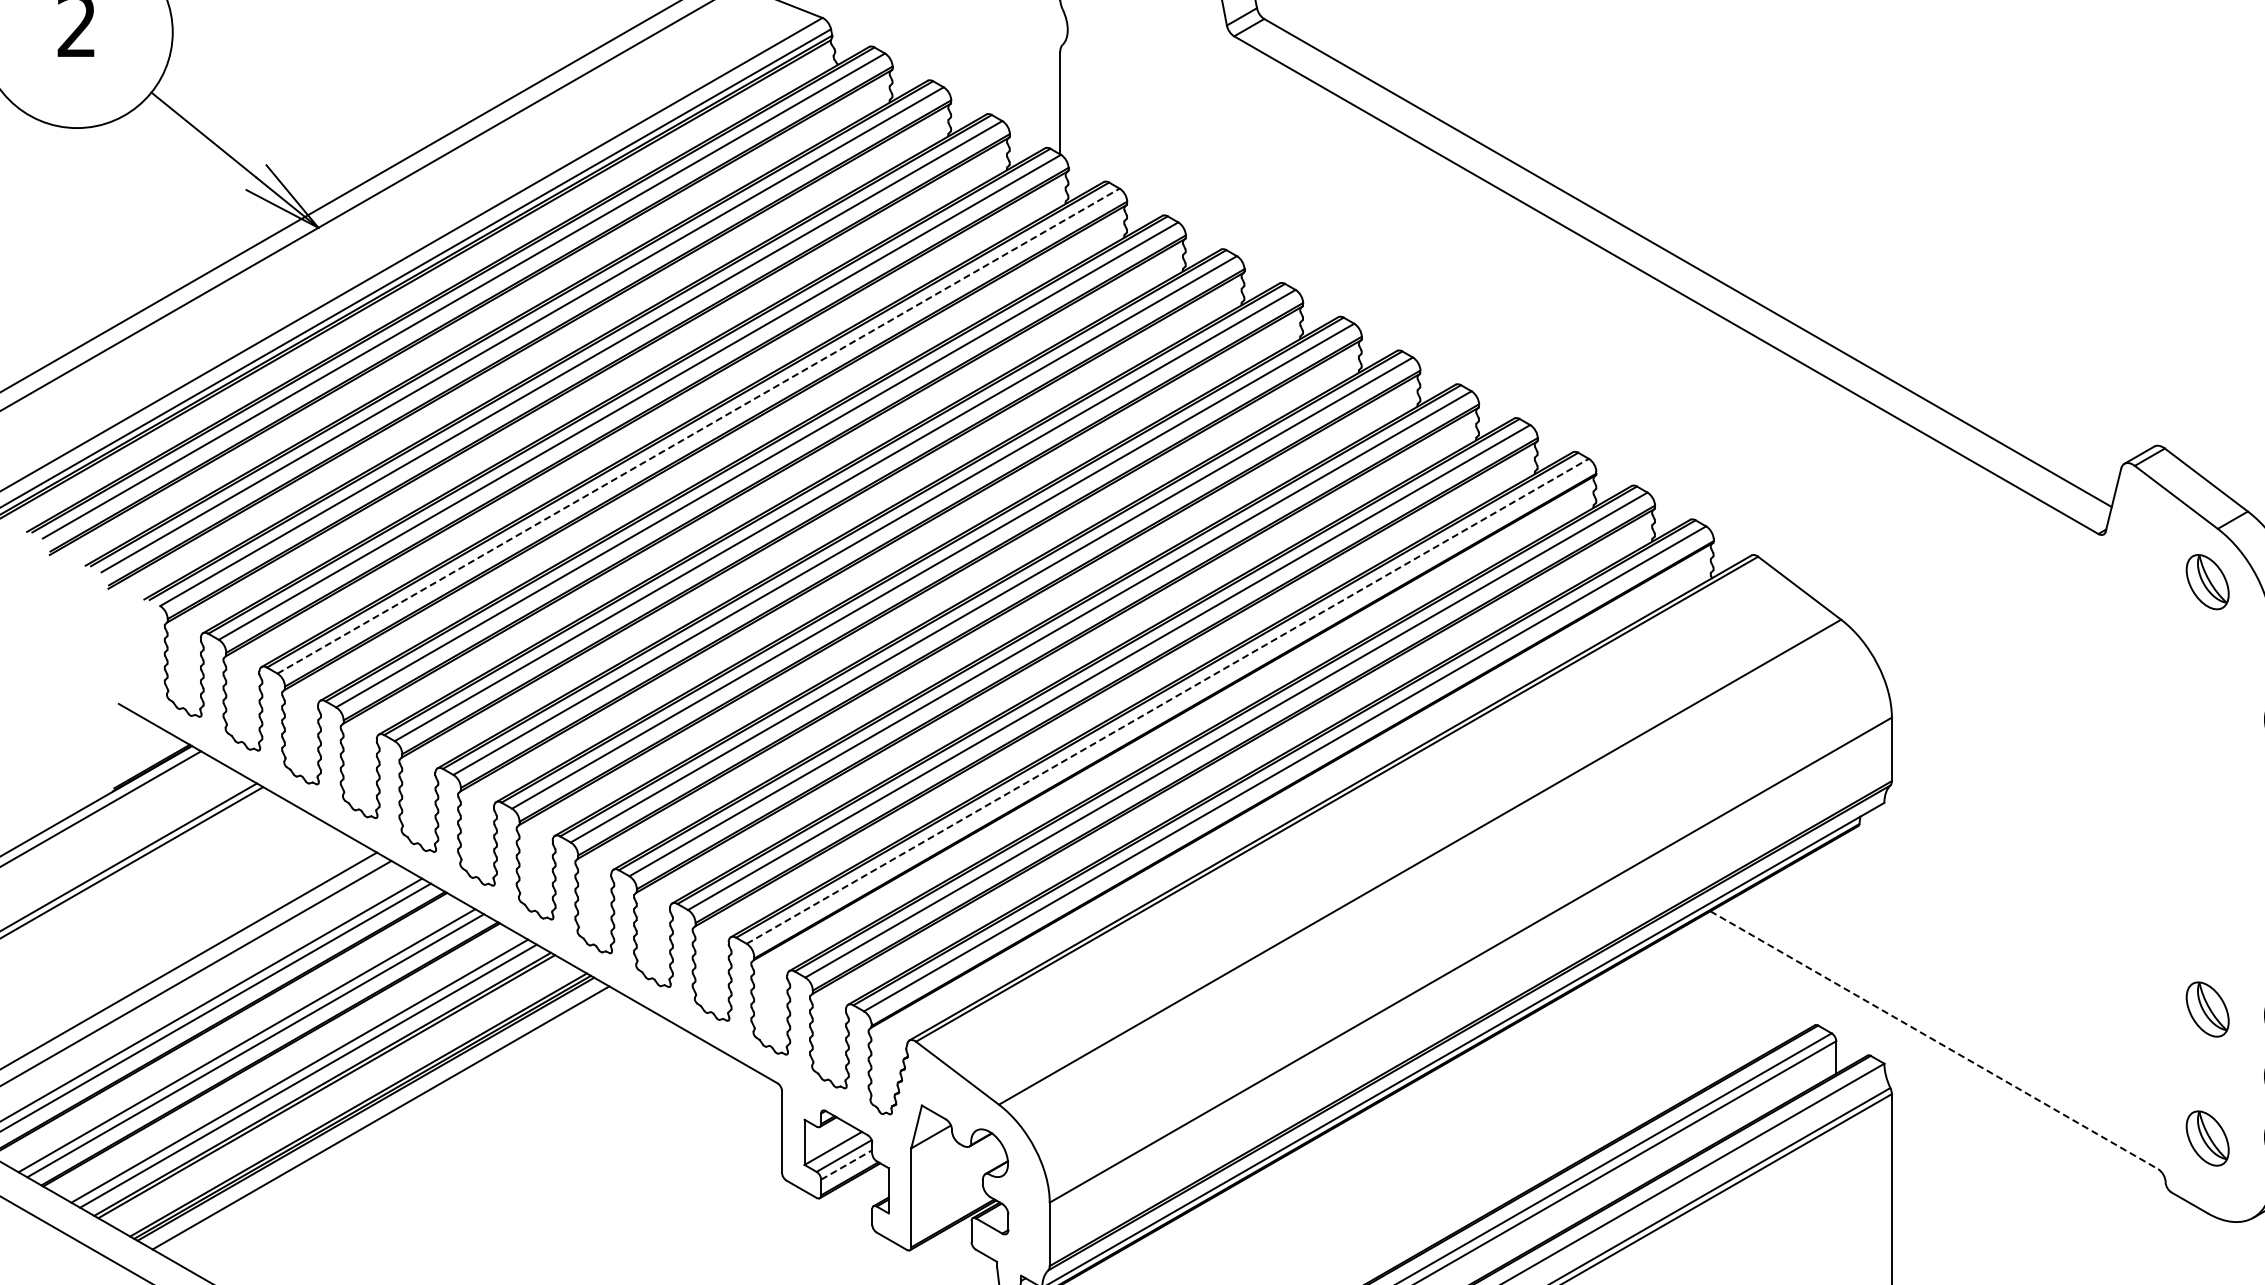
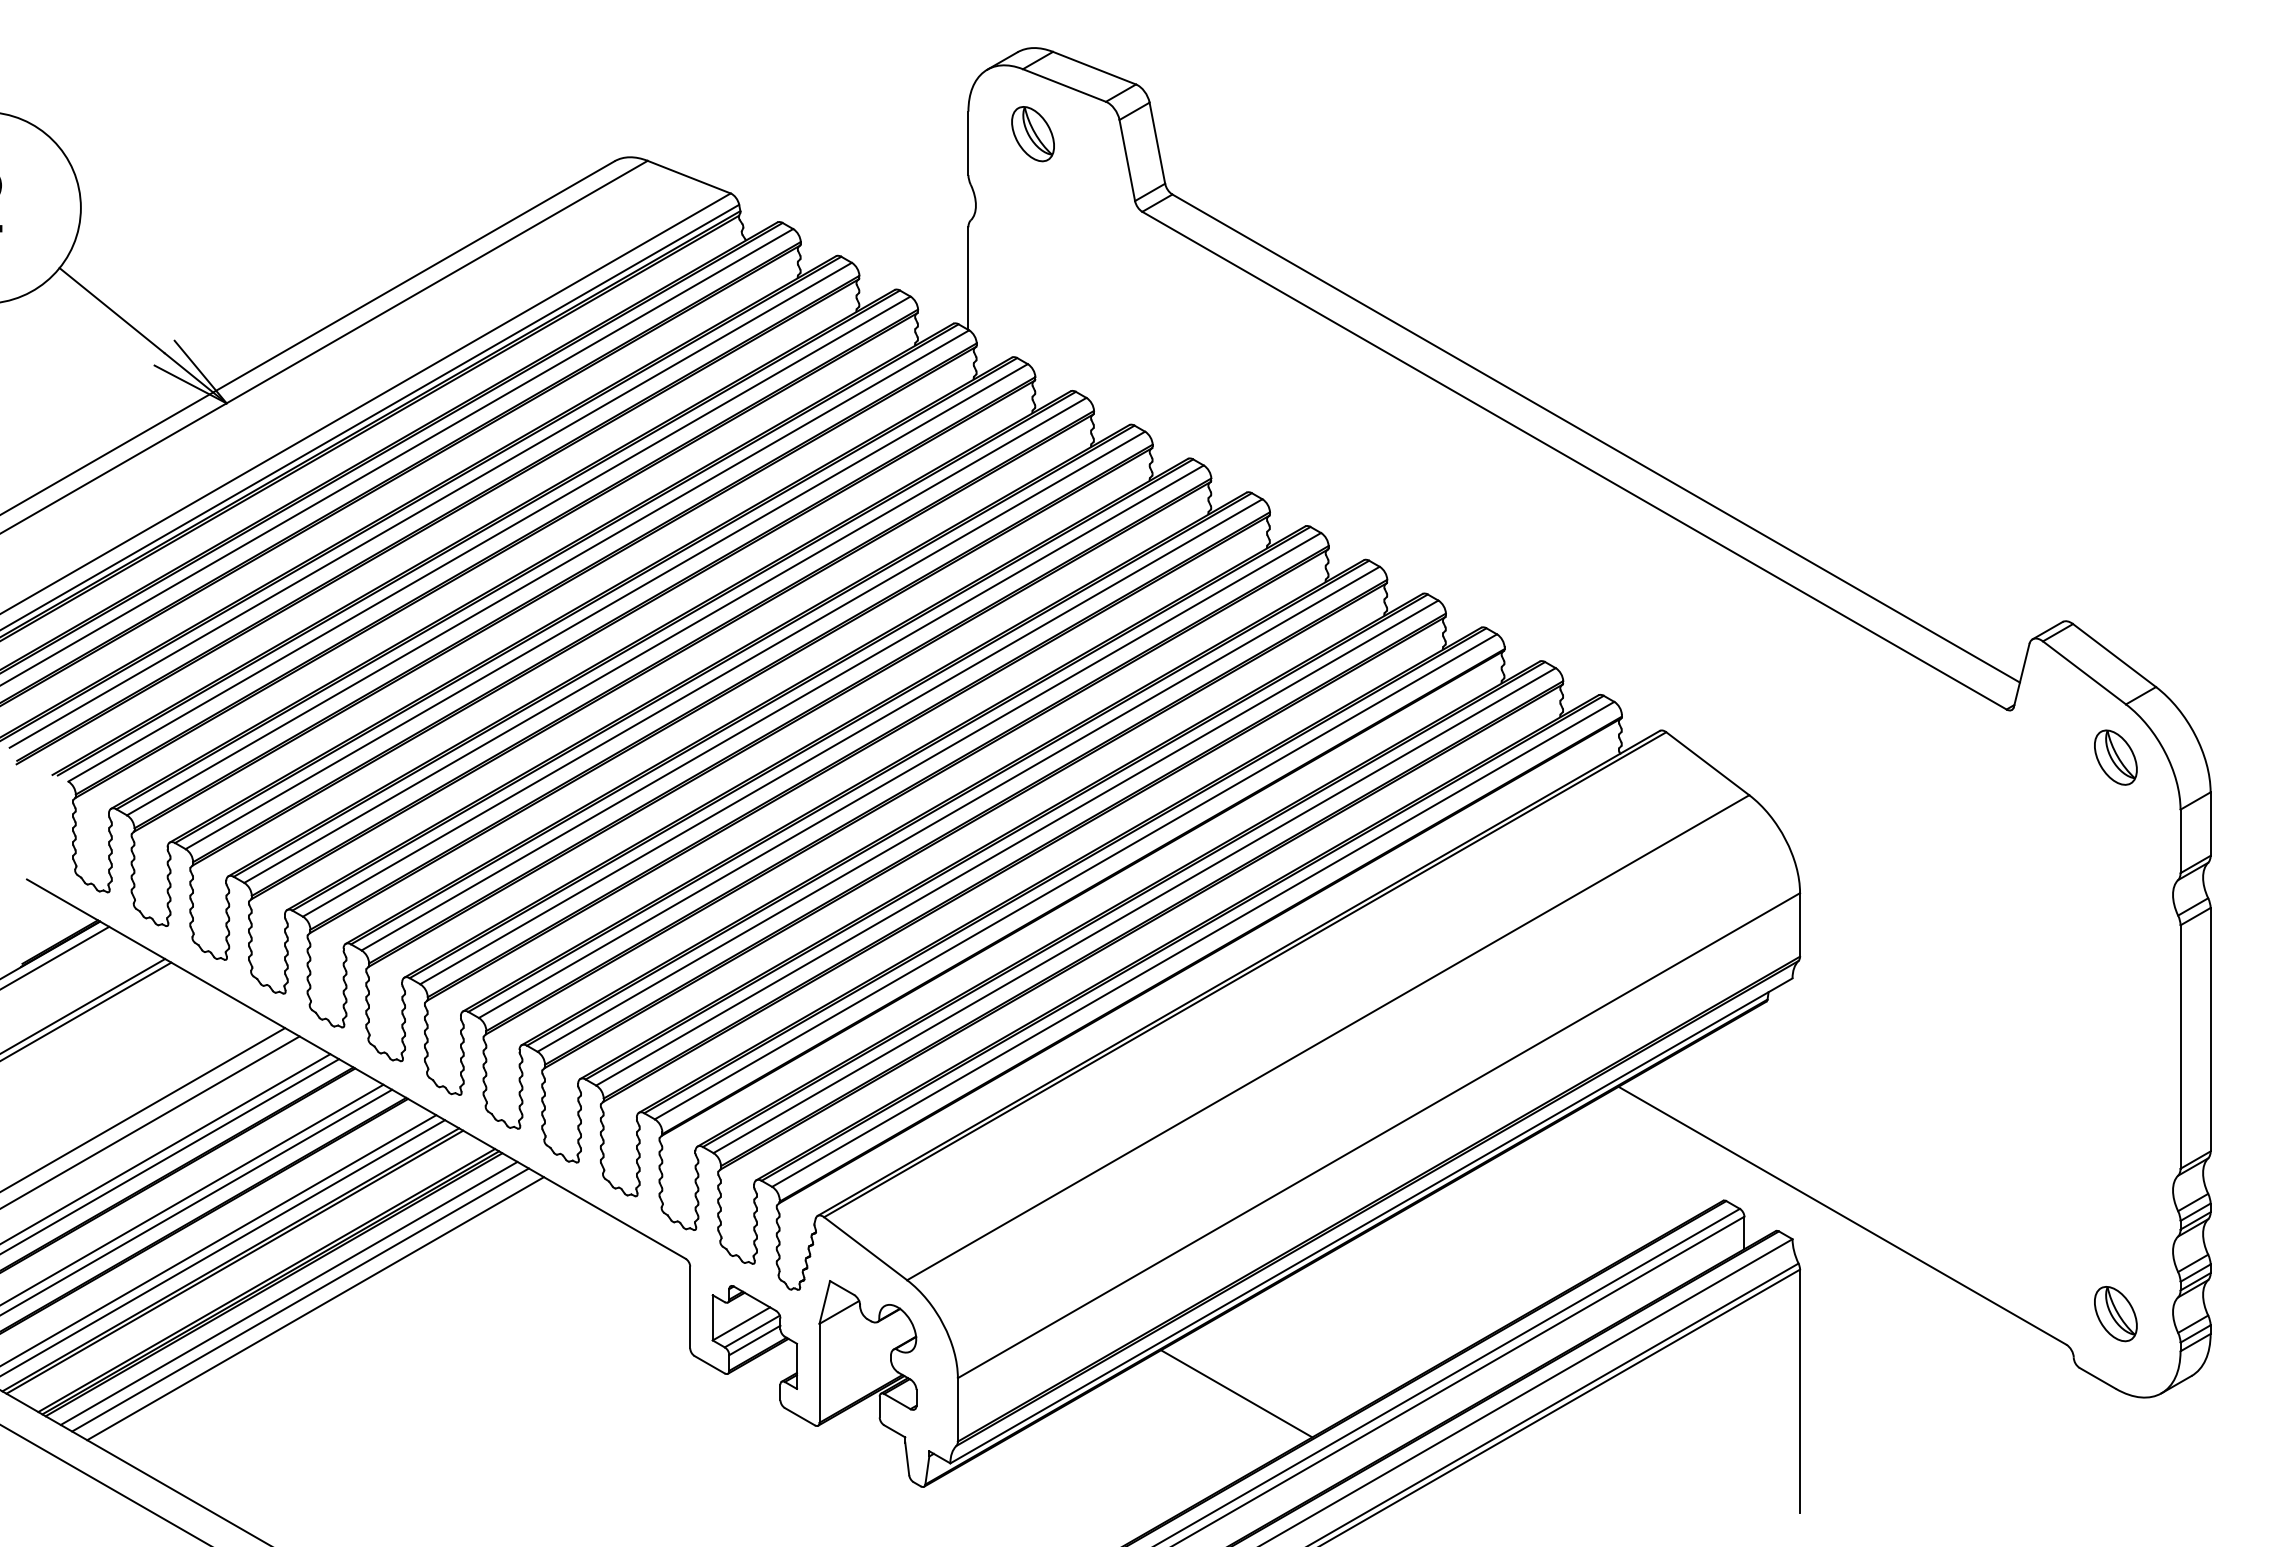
line: (698, 430) -> (606, 606), dashed -> solid
line: (1167, 700) -> (1075, 876), dashed -> solid
part: (2207, 1009) -> (2115, 1185), removed
line: (1934, 1039) -> (1842, 1215), dashed -> solid
line: (392, 1123) -> (300, 1299), added
line: (407, 1132) -> (315, 1308), added
line: (846, 1164) -> (754, 1340), dashed -> solid
line: (1328, 1217) -> (1236, 1393), added

